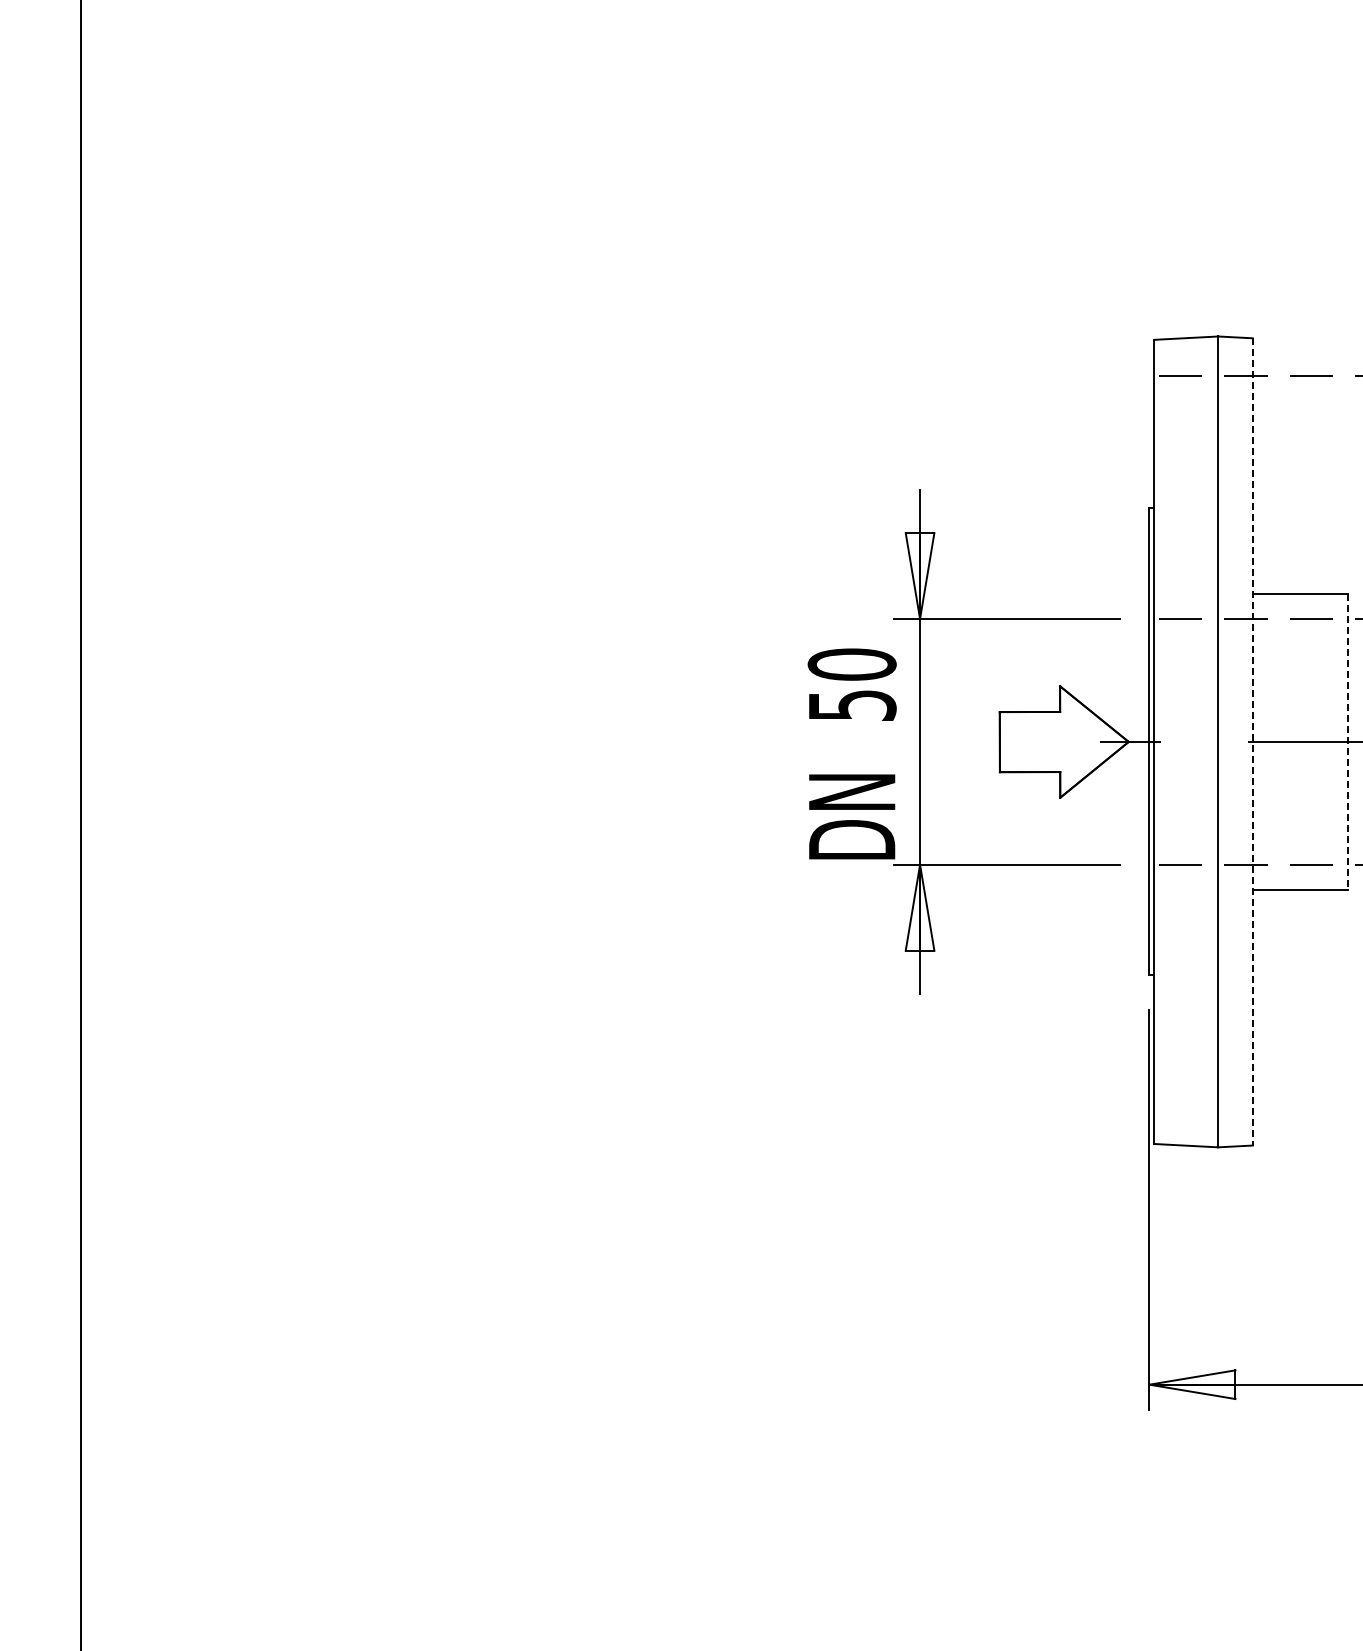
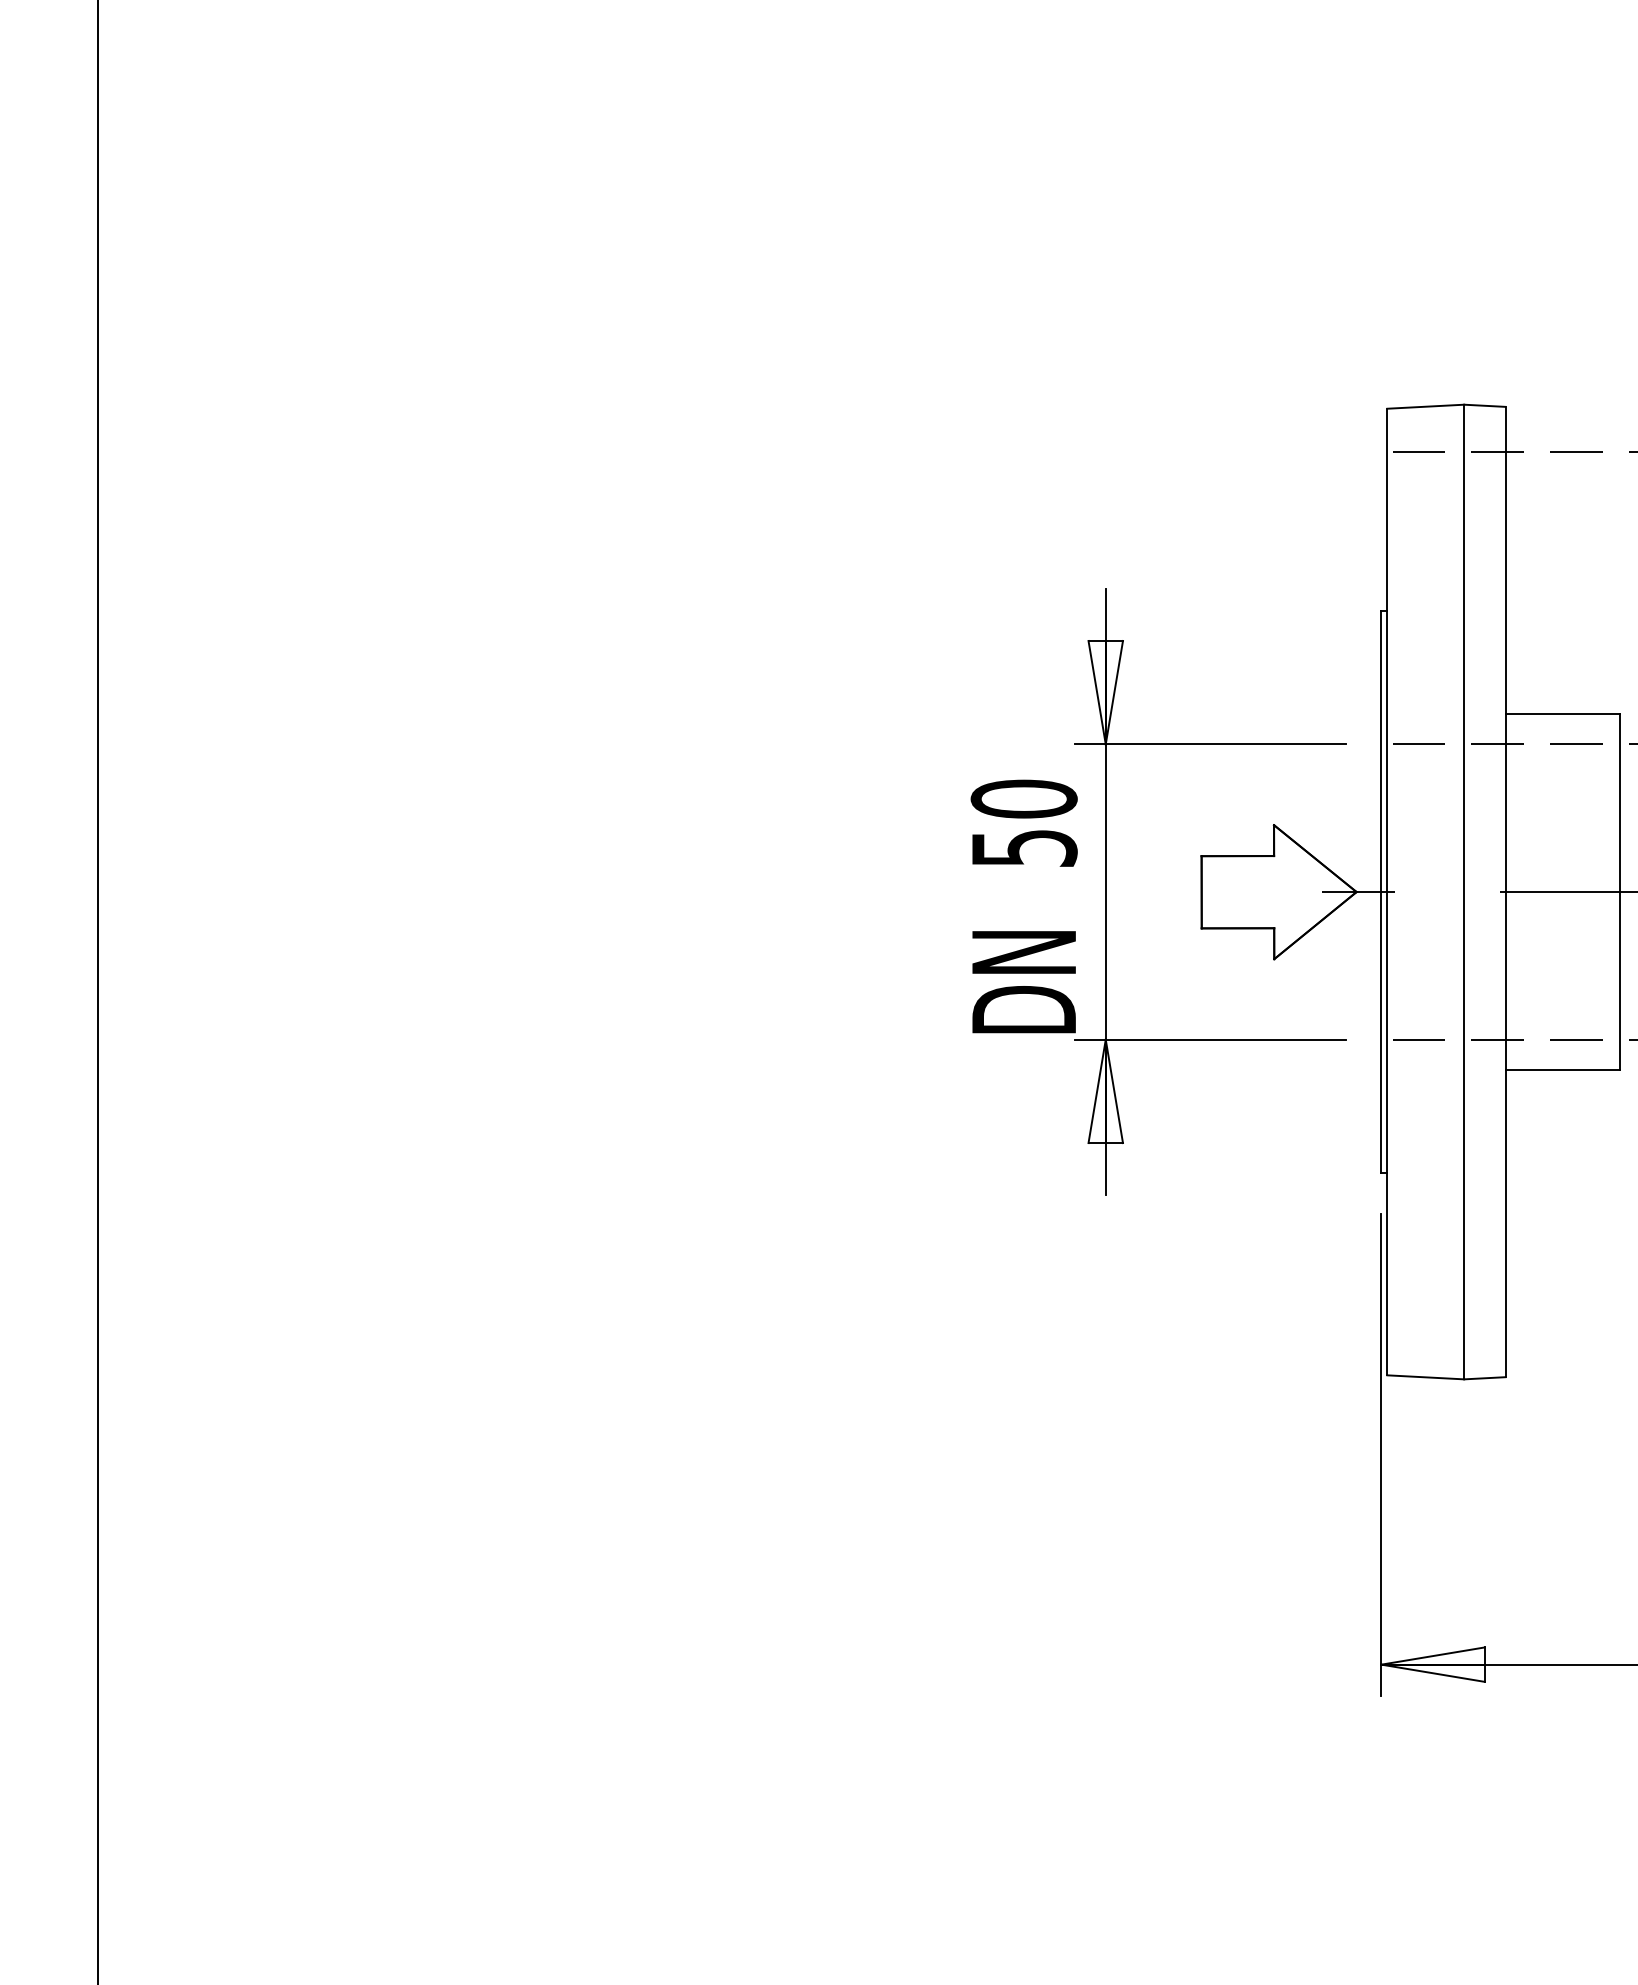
line: (1252, 741) -> (1505, 891), dashed -> solid
line: (1347, 742) -> (1619, 892), dashed -> solid

